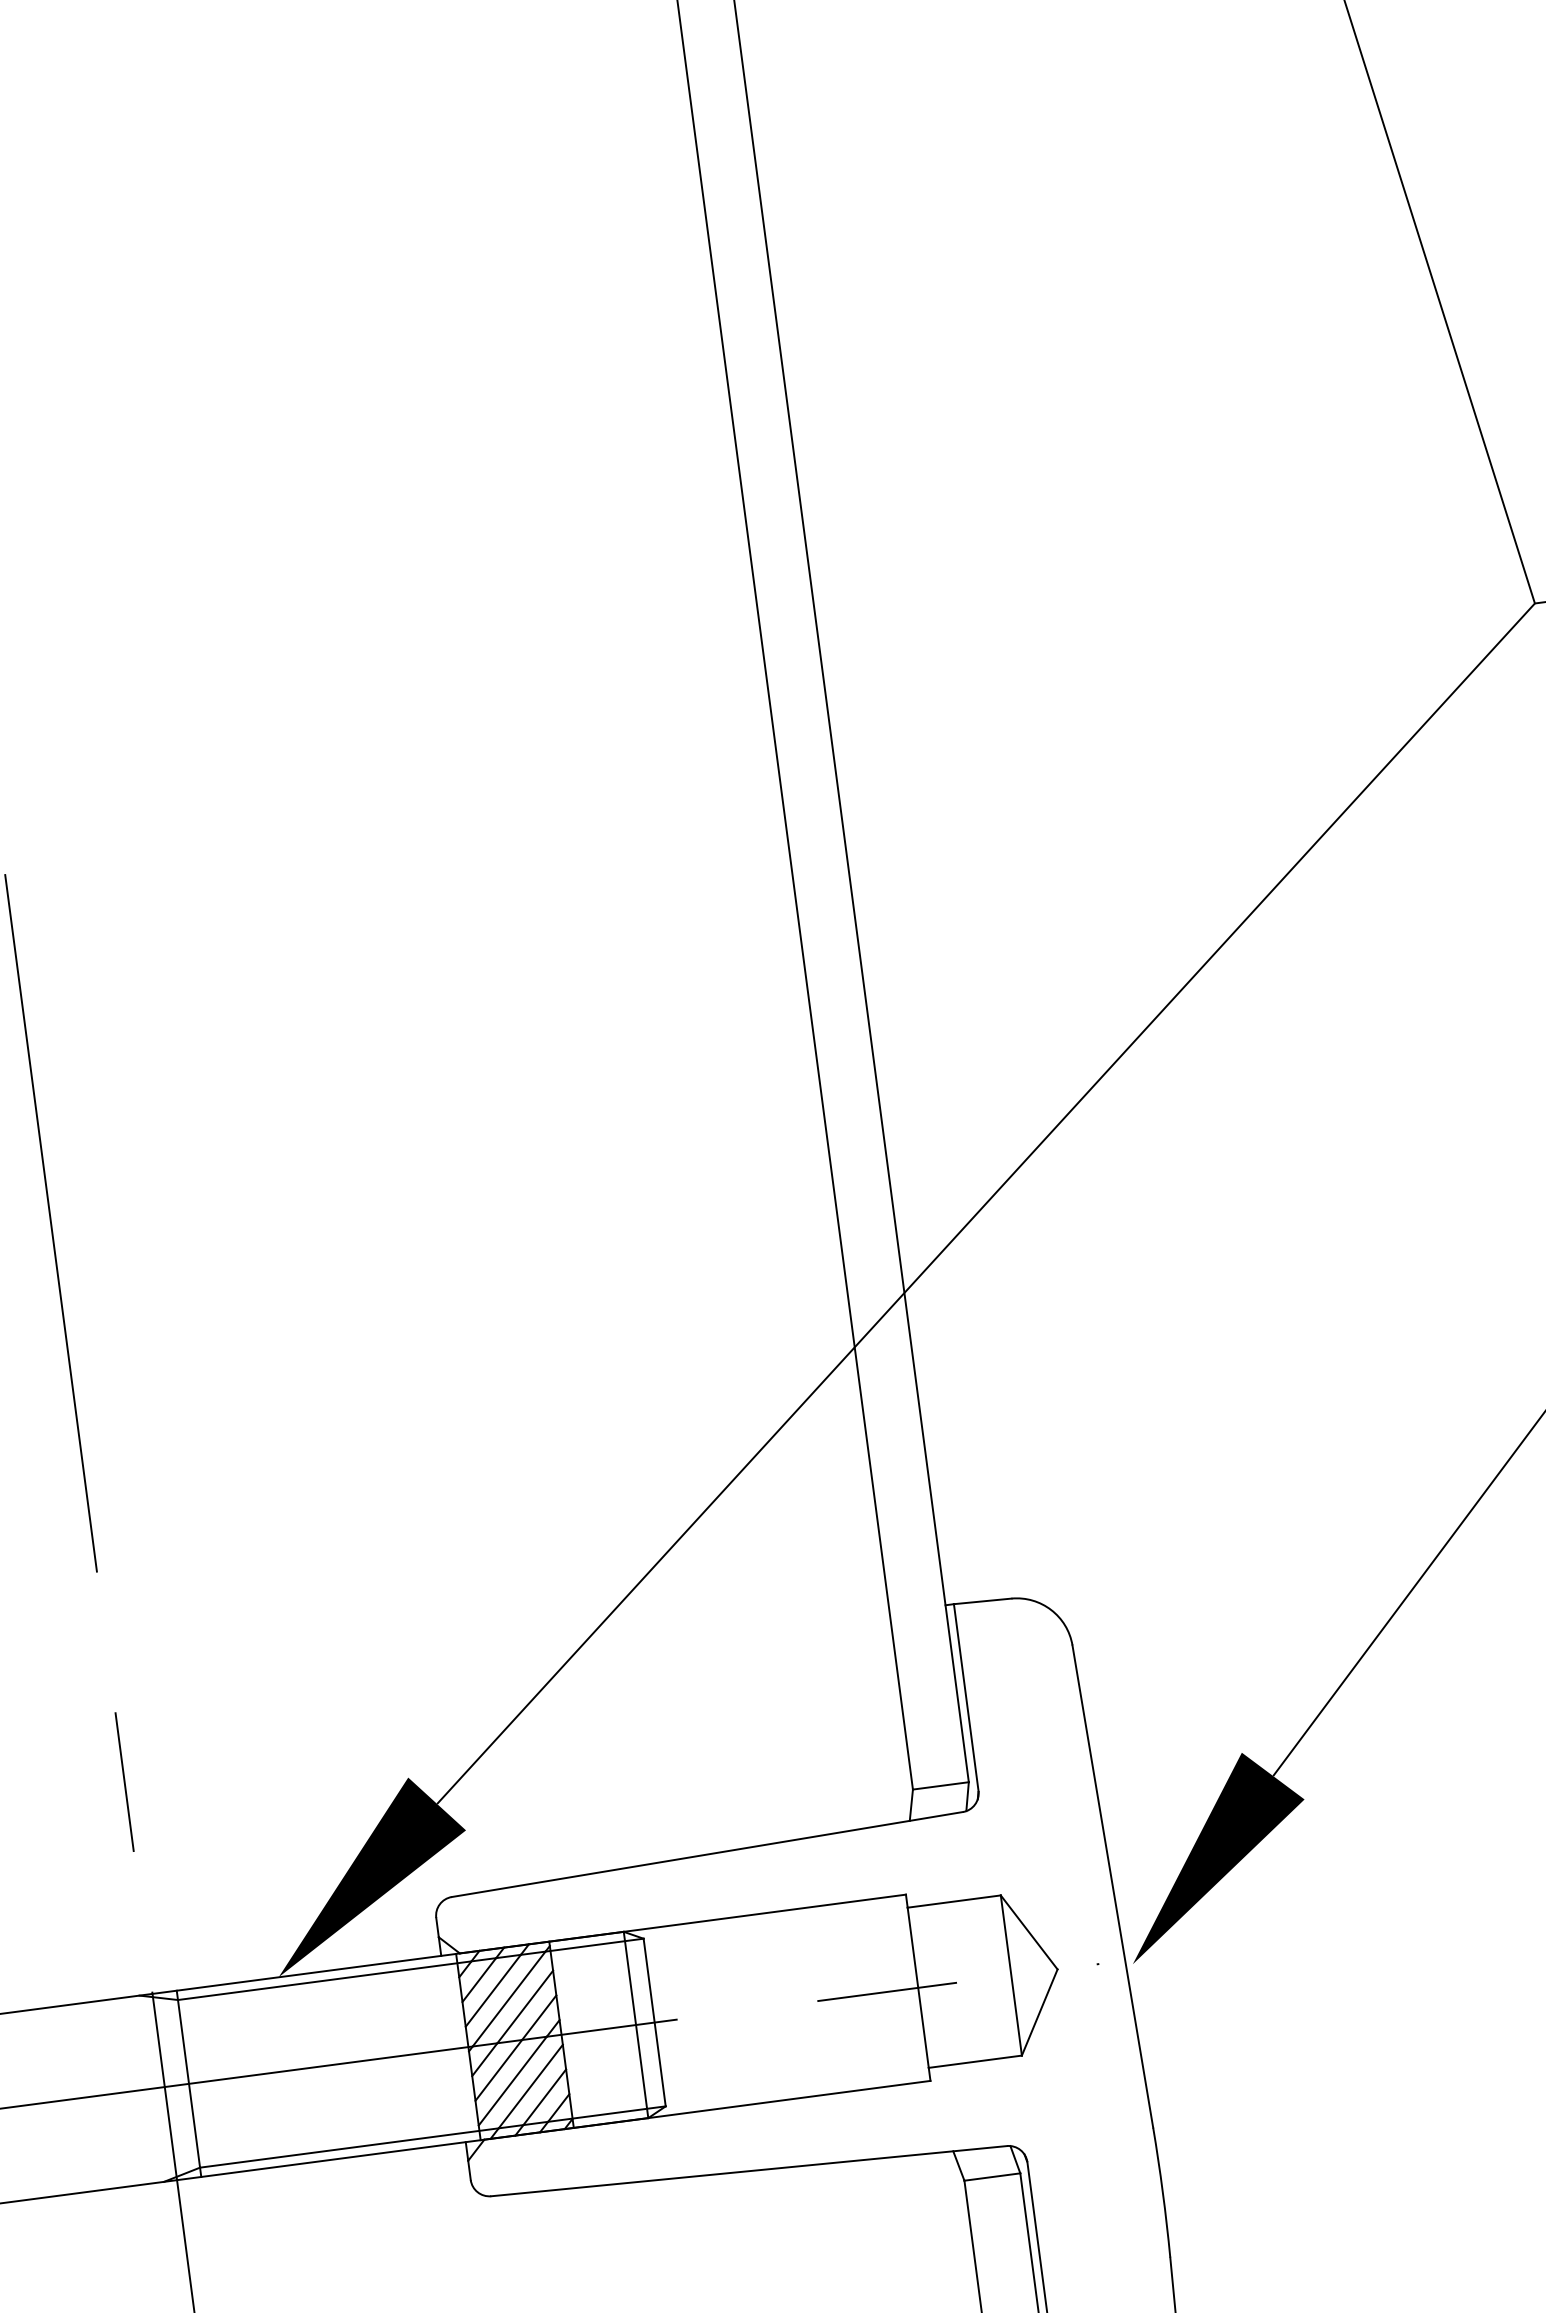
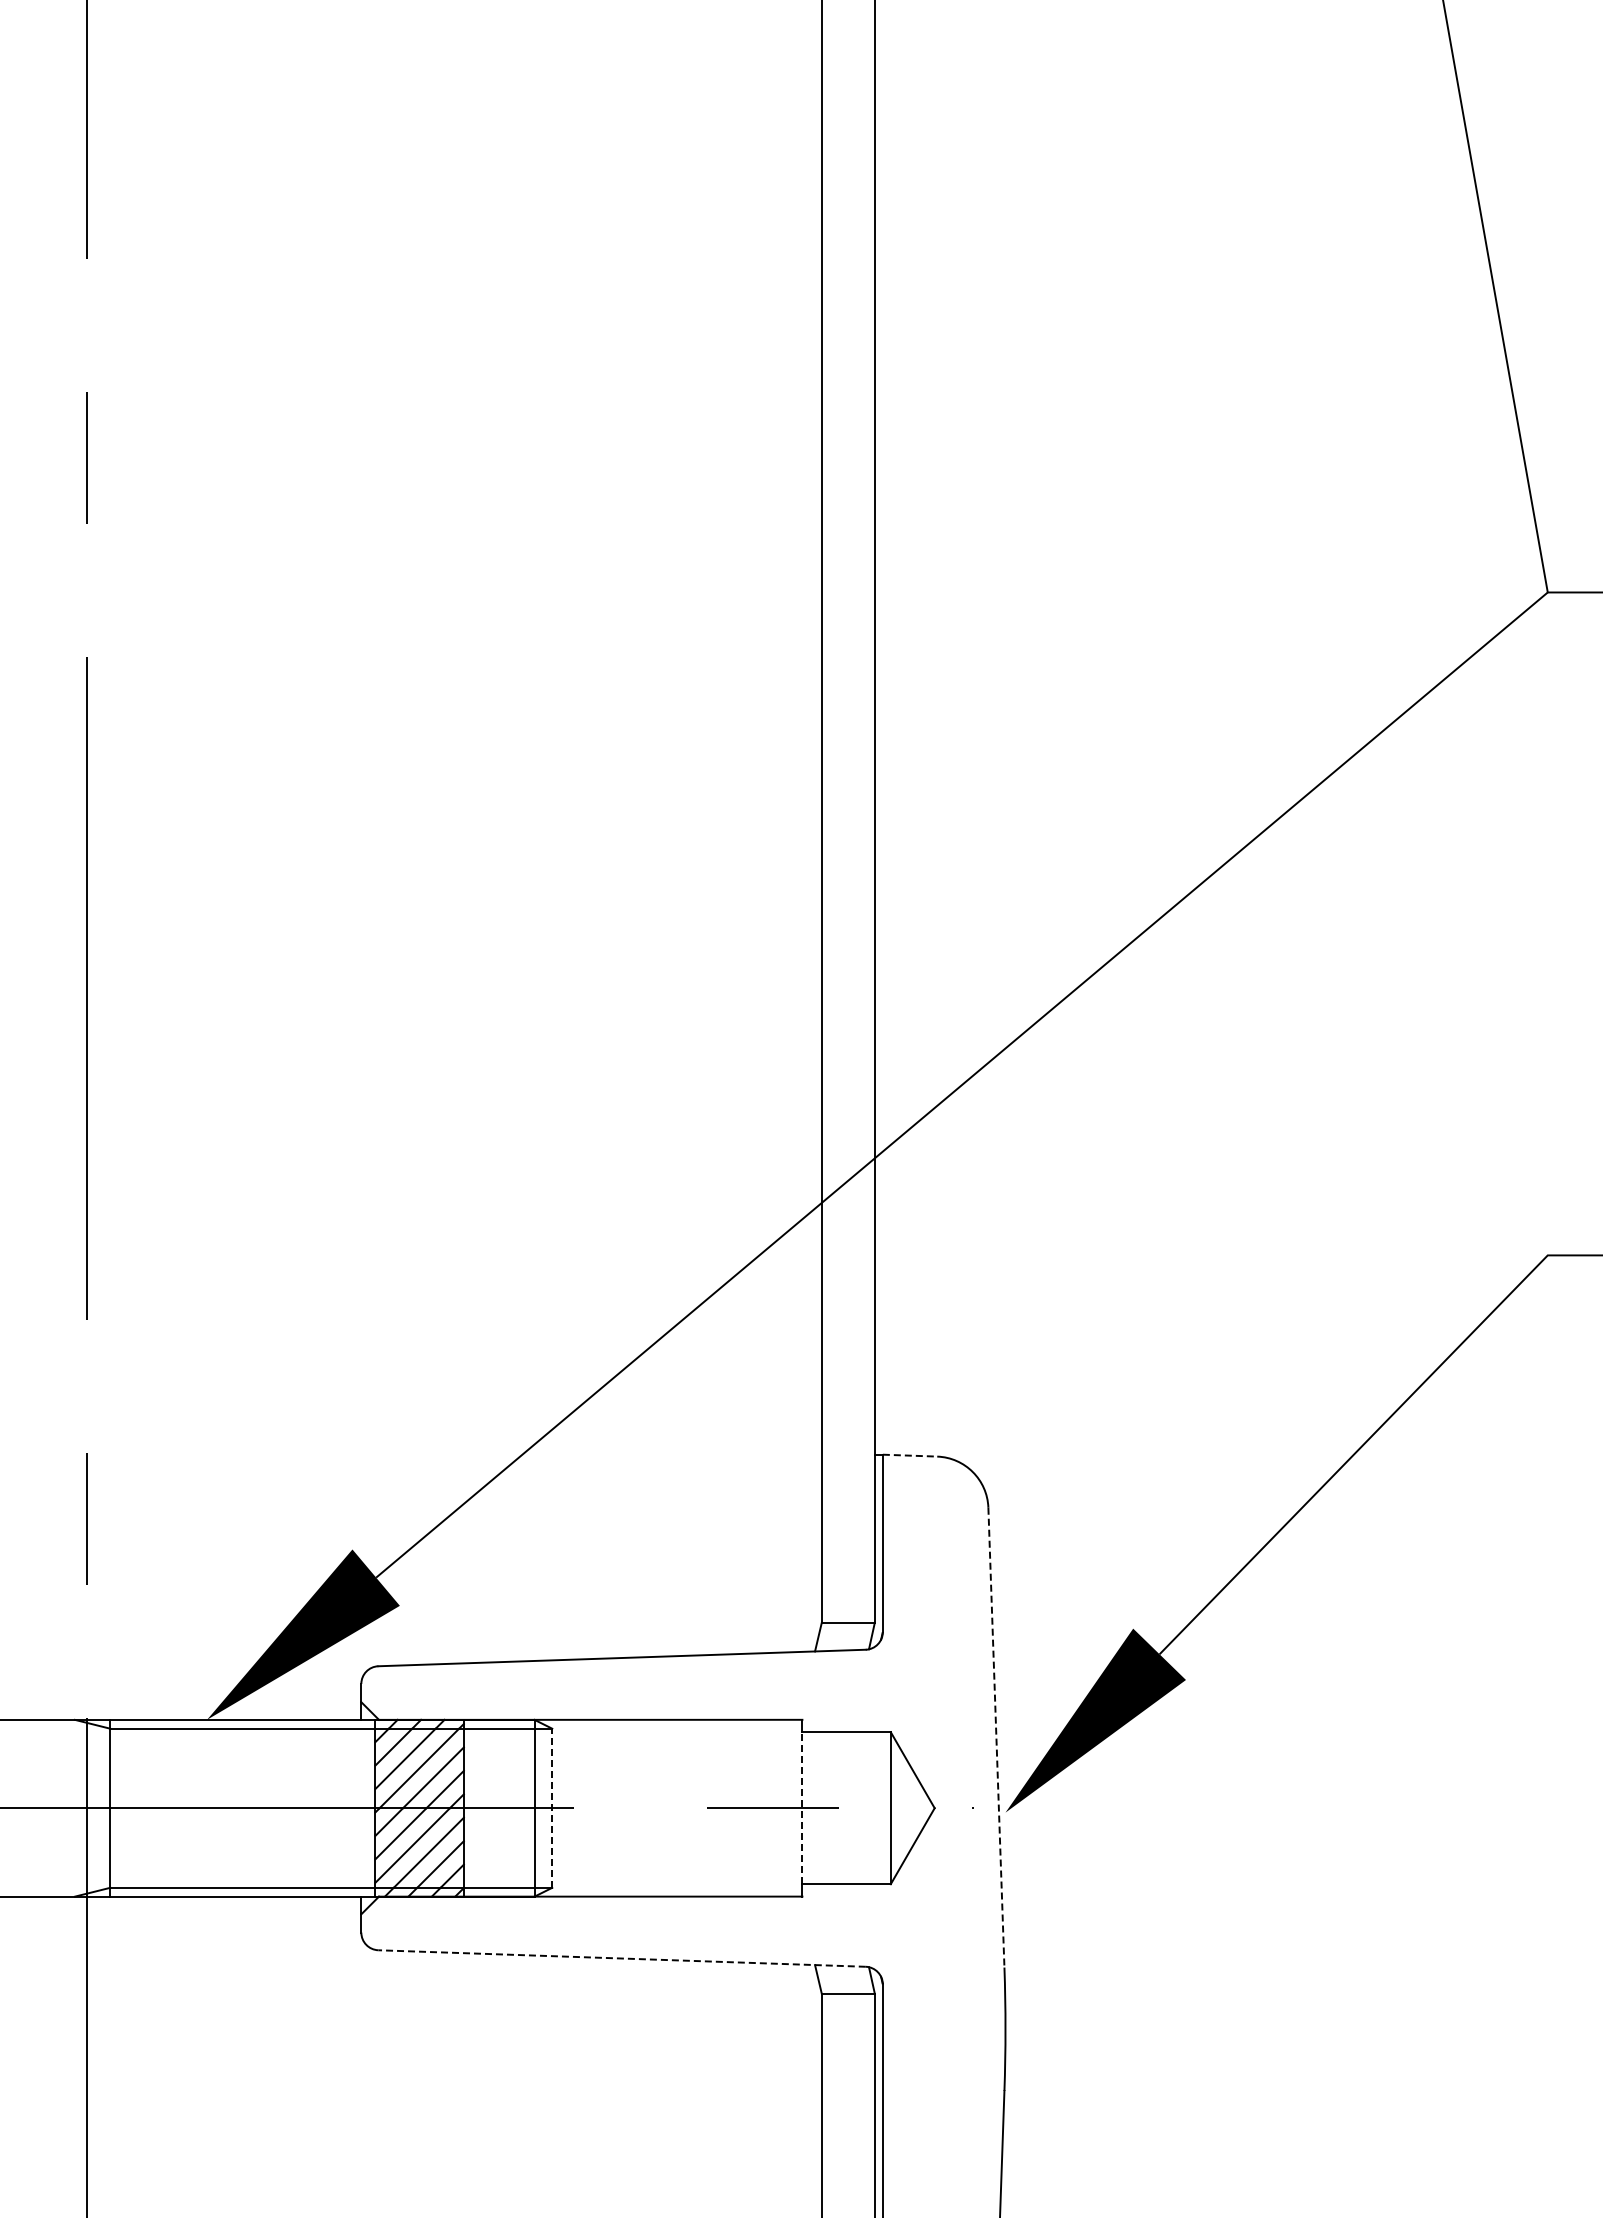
line: (983, 1601) -> (910, 1455), solid -> dashed
line: (1113, 1887) -> (996, 1738), solid -> dashed
line: (918, 1987) -> (802, 1807), solid -> dashed
line: (654, 2022) -> (552, 1808), solid -> dashed
line: (749, 2171) -> (622, 1958), solid -> dashed

